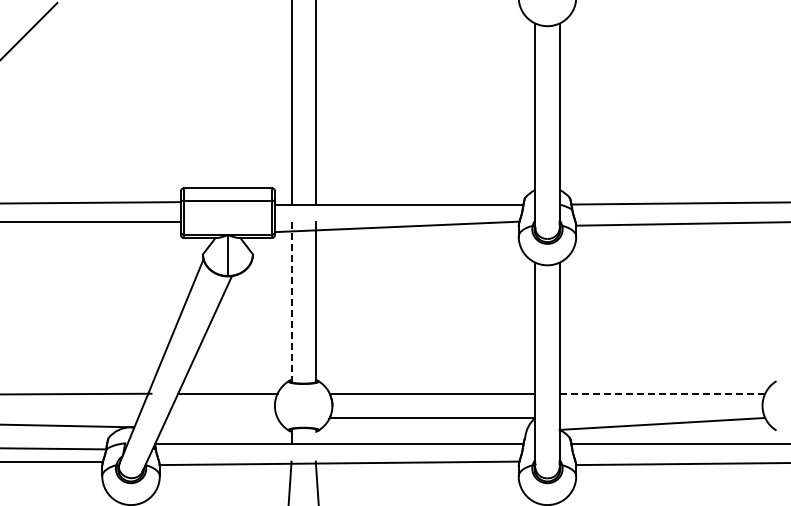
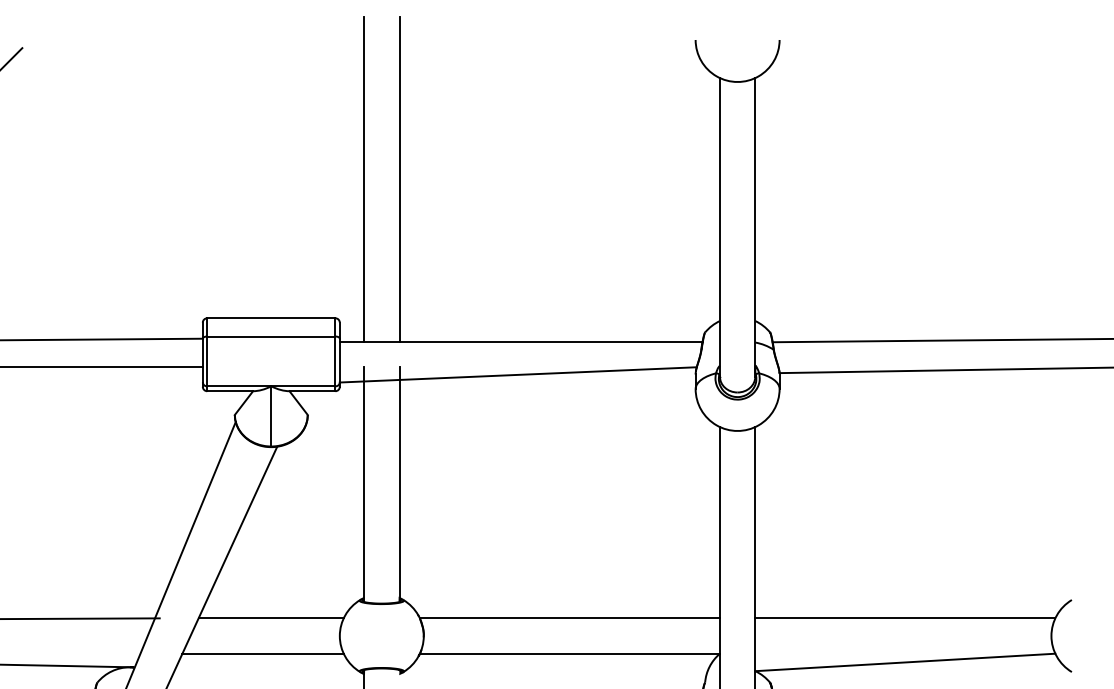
line: (291, 302) -> (364, 485), dashed -> solid
line: (662, 393) -> (905, 618), dashed -> solid
line: (222, 417) -> (263, 653), added

